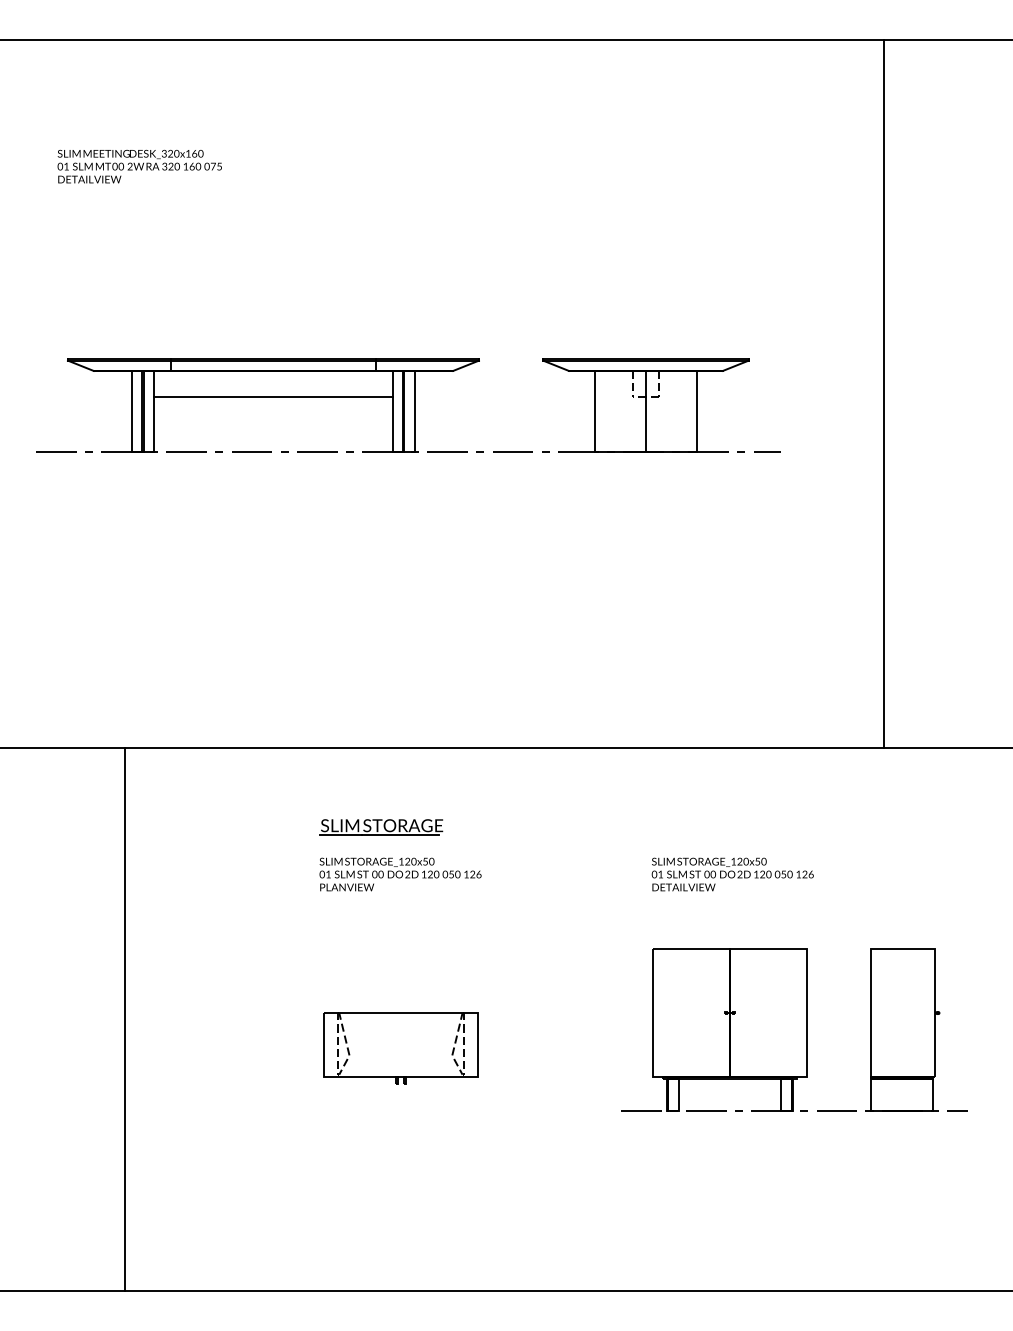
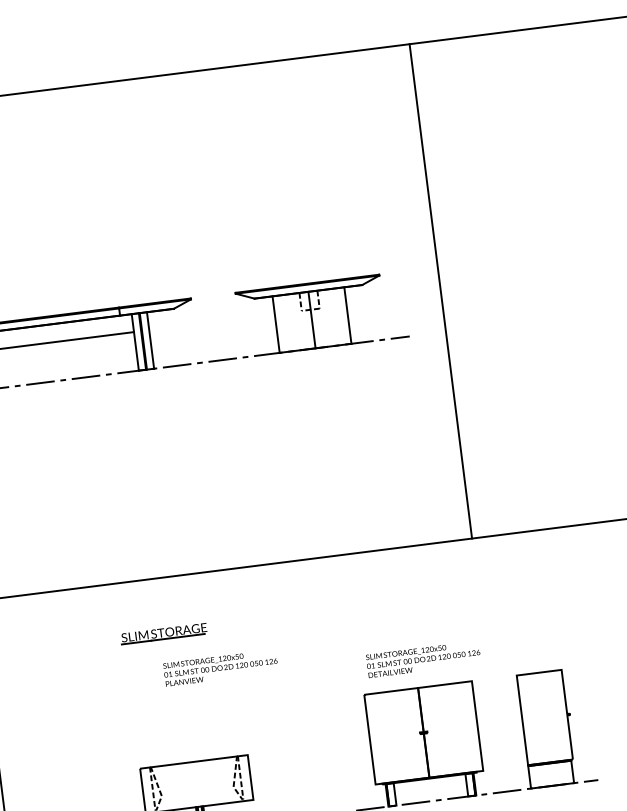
line: (883, 393) -> (440, 291), moved
text: (400, 874) -> (220, 667), moved
text: (732, 874) -> (423, 659), moved

